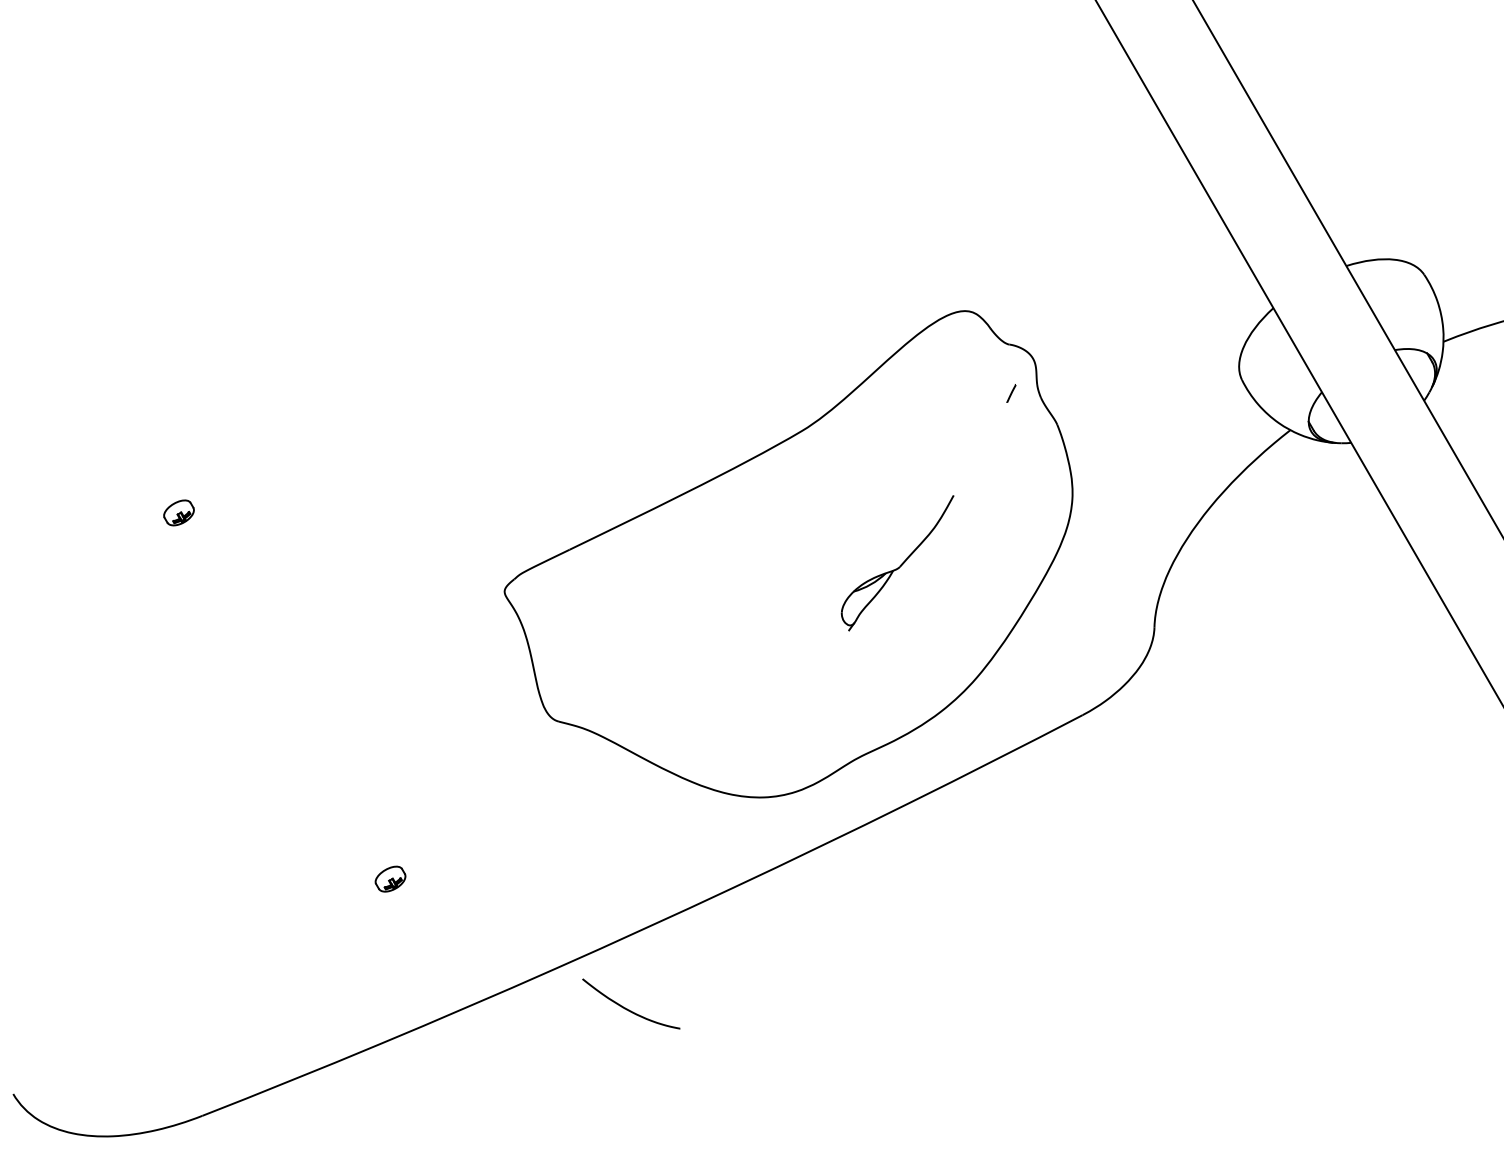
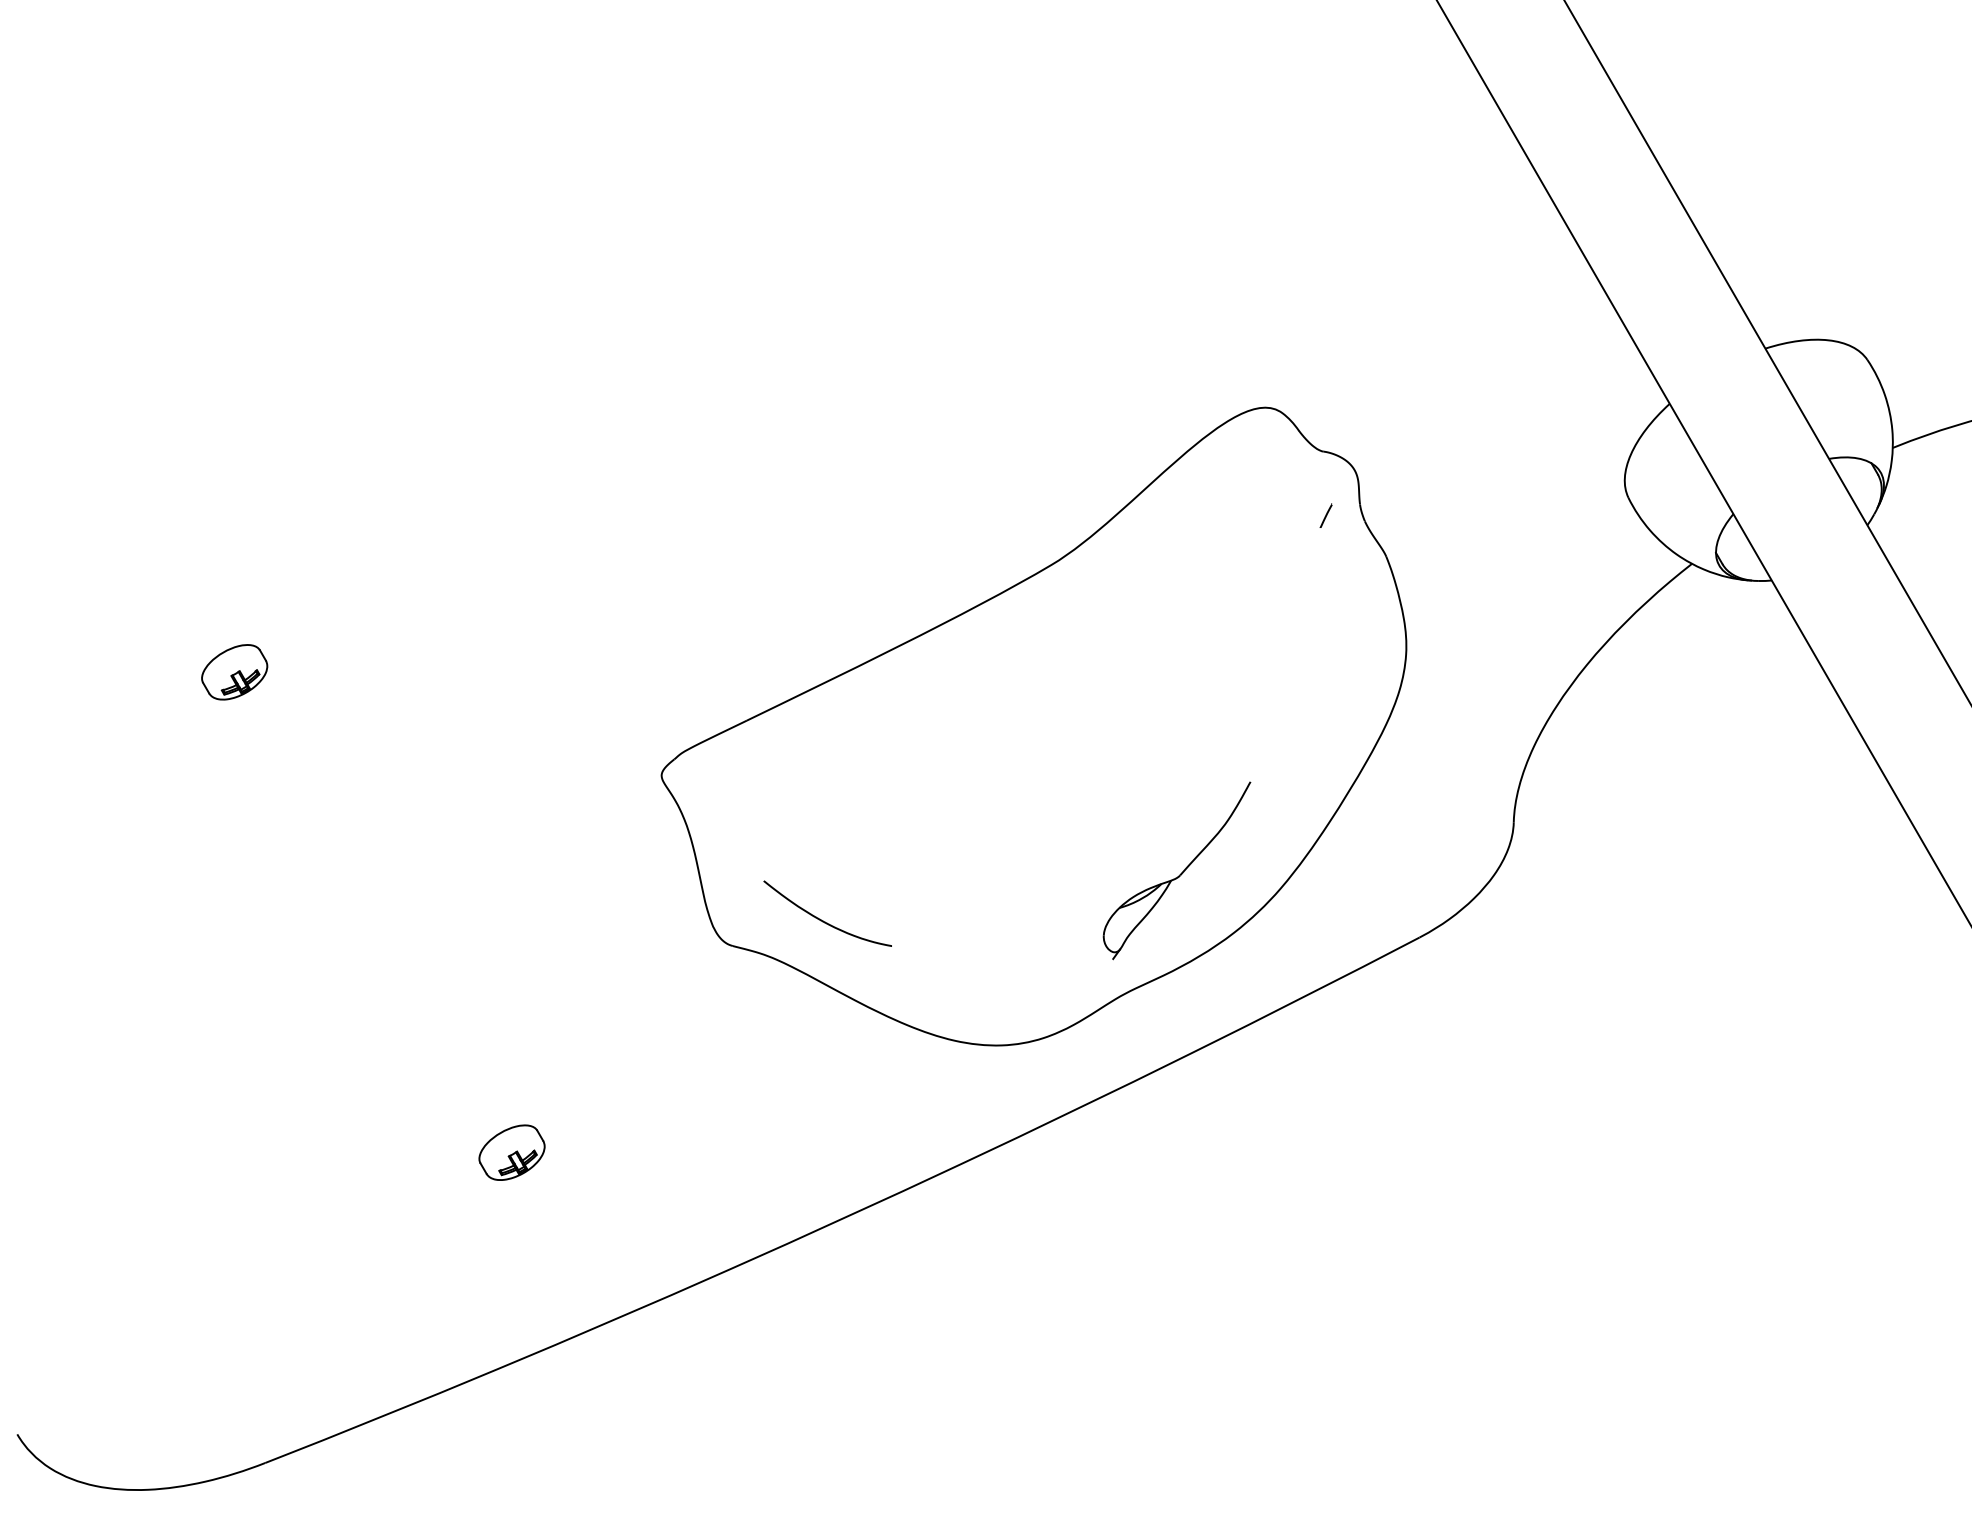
part: (178, 512) -> (233, 671), size x1.67
part: (897, 563) -> (1176, 871), moved
part: (390, 878) -> (511, 1151), size x1.67
curve: (629, 1009) -> (825, 920), moved

